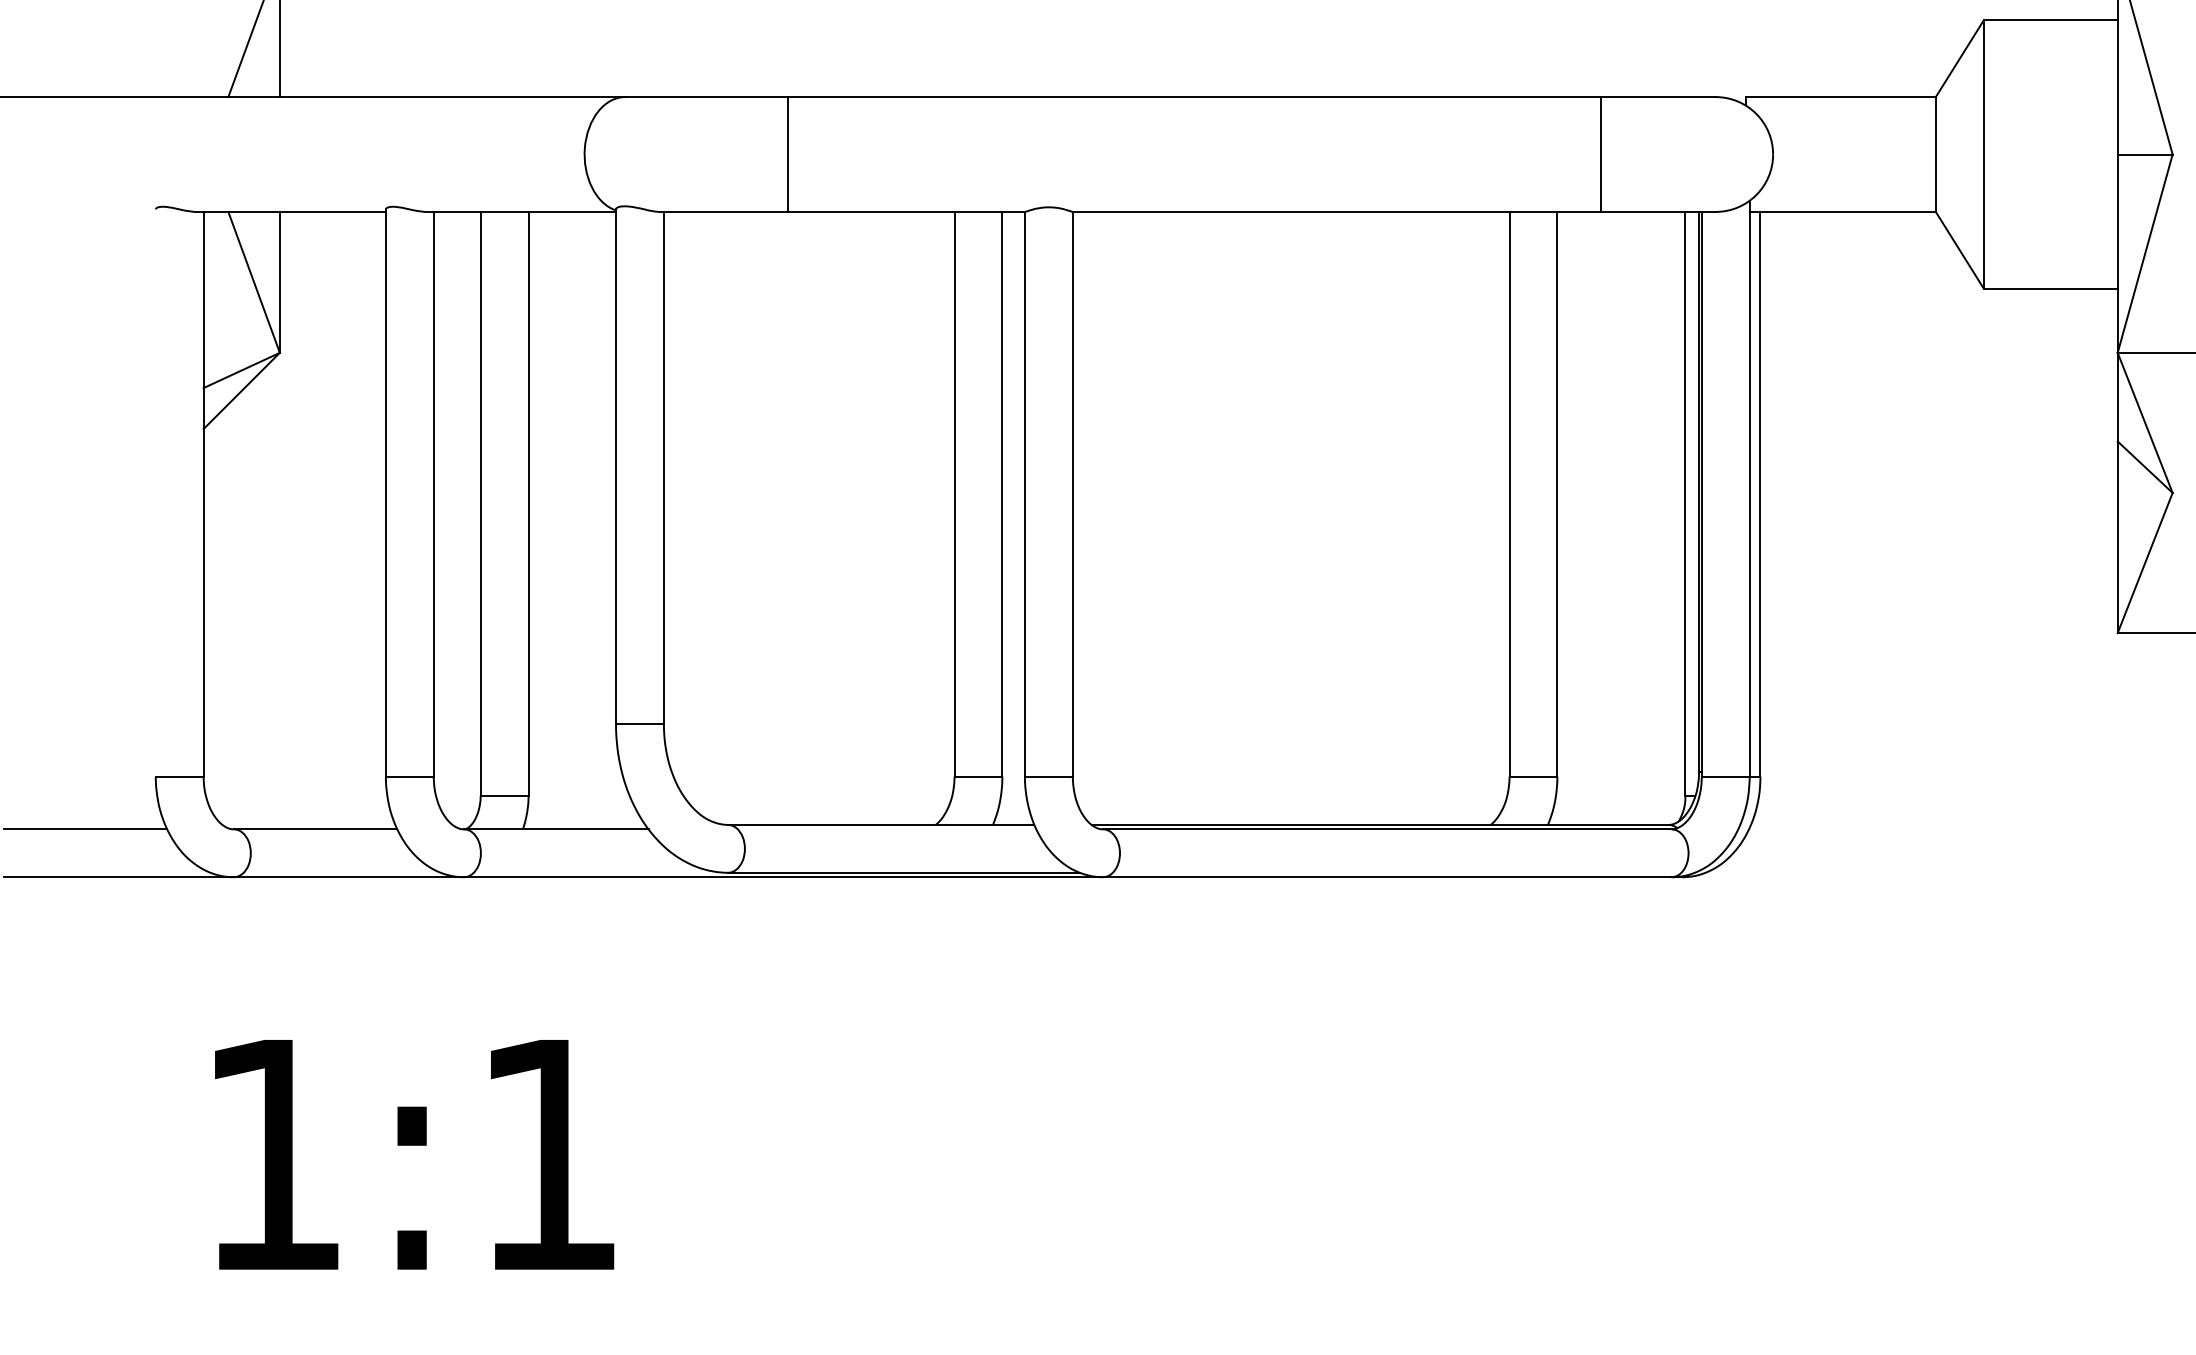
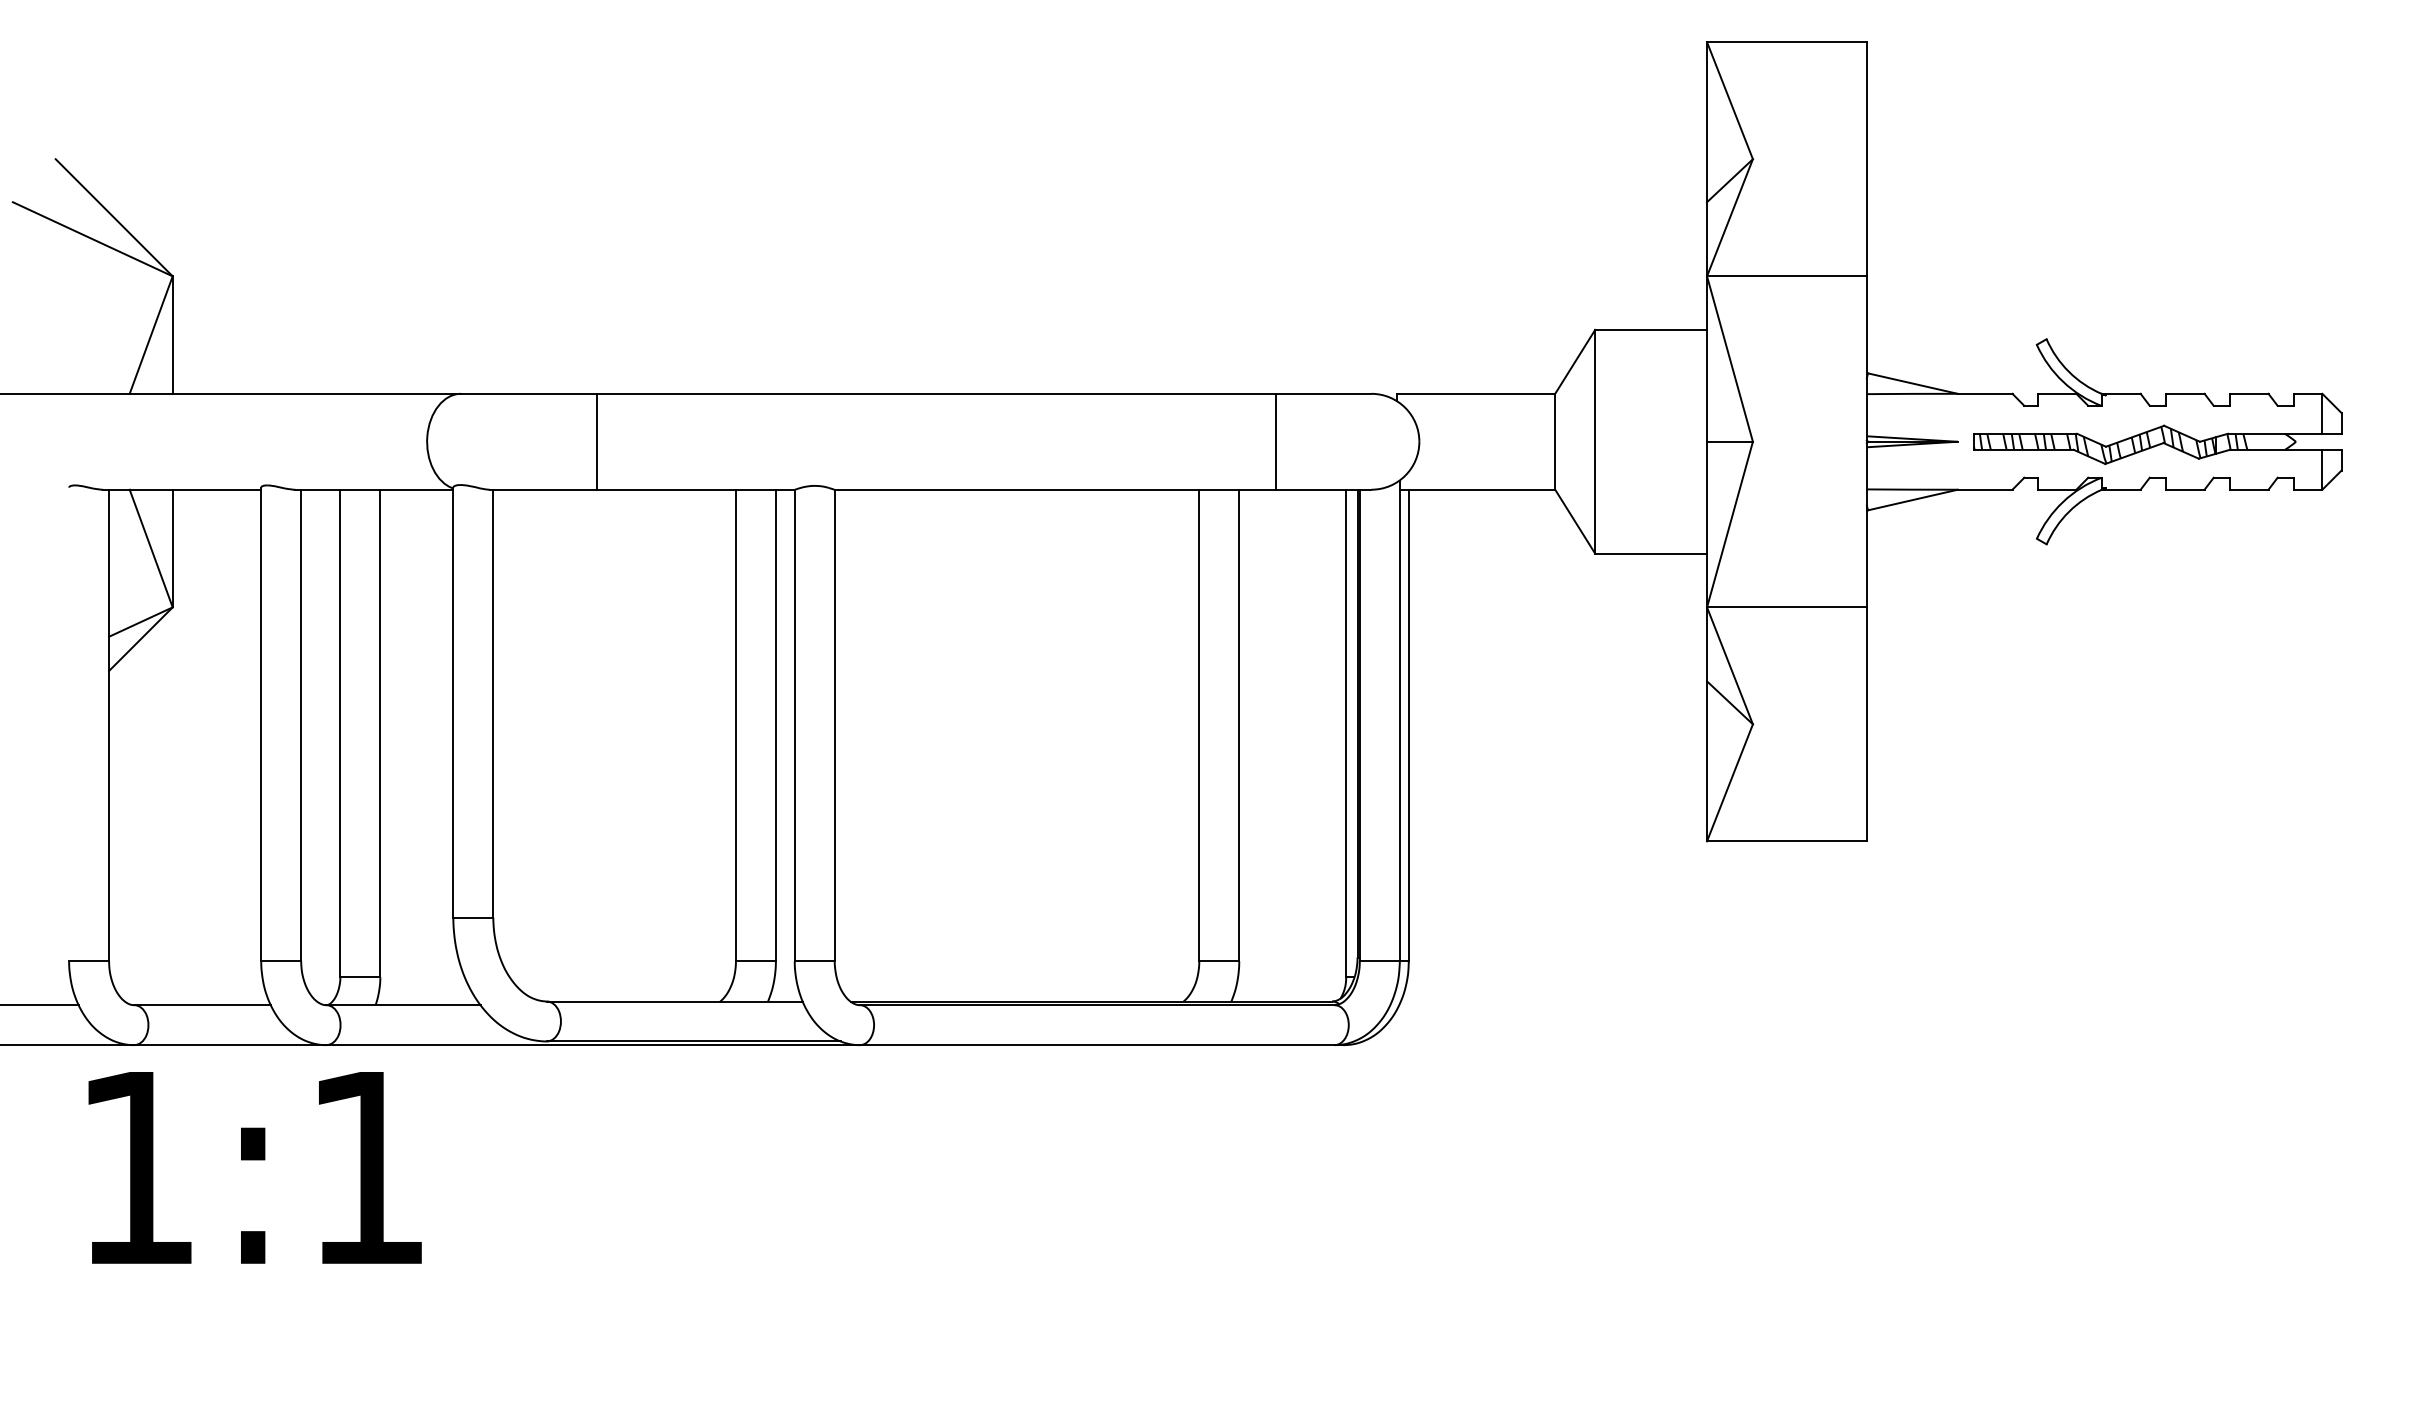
text: (413, 1154) -> (254, 1167), moved

